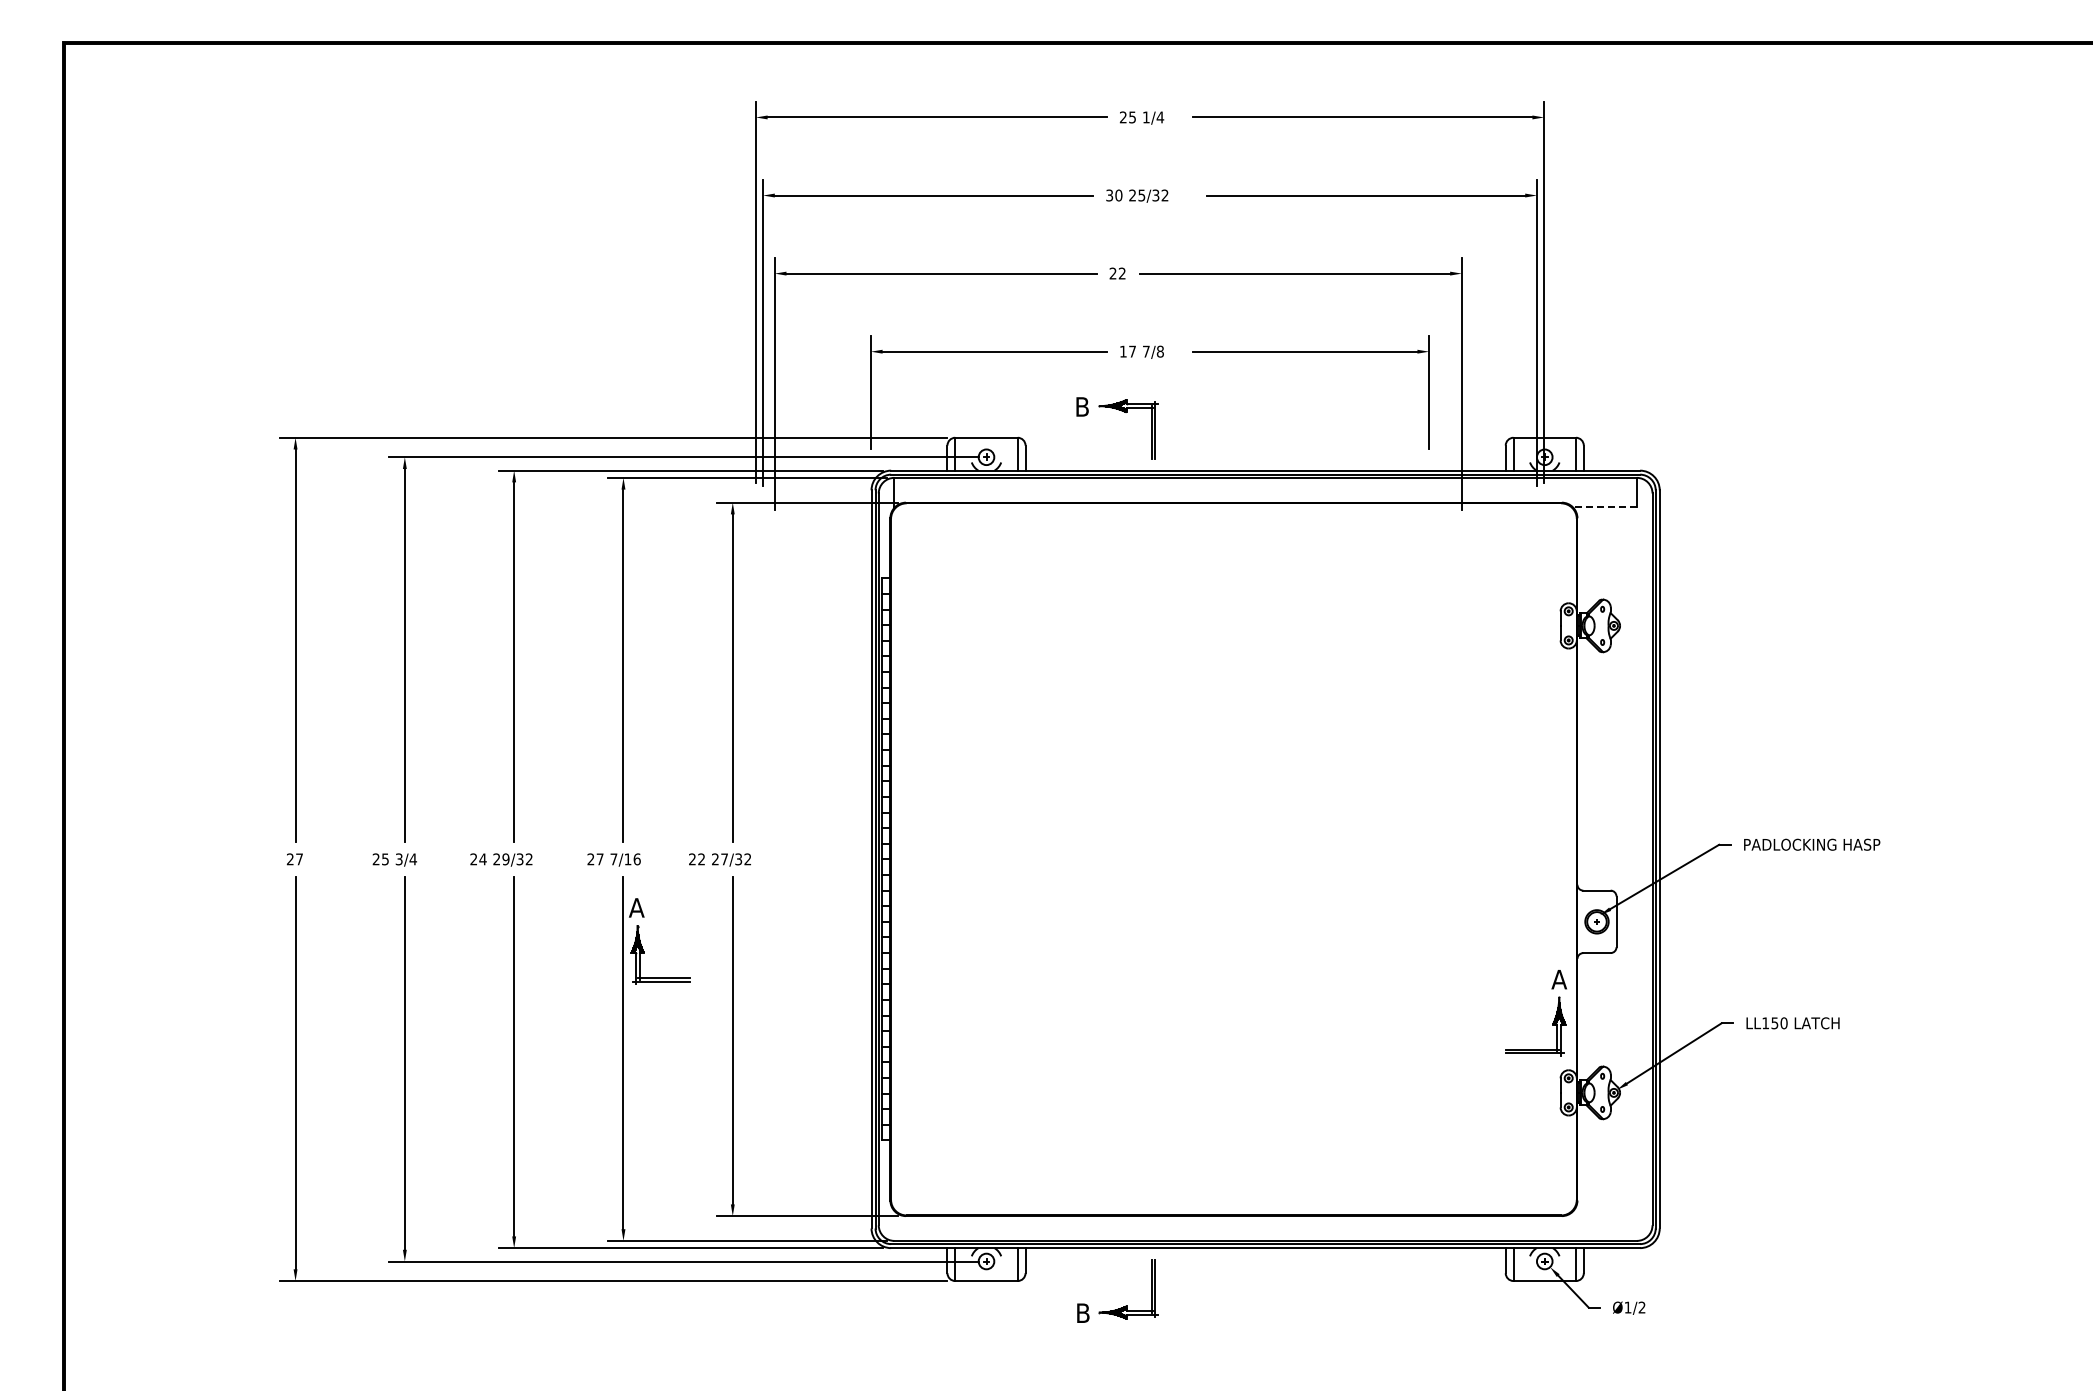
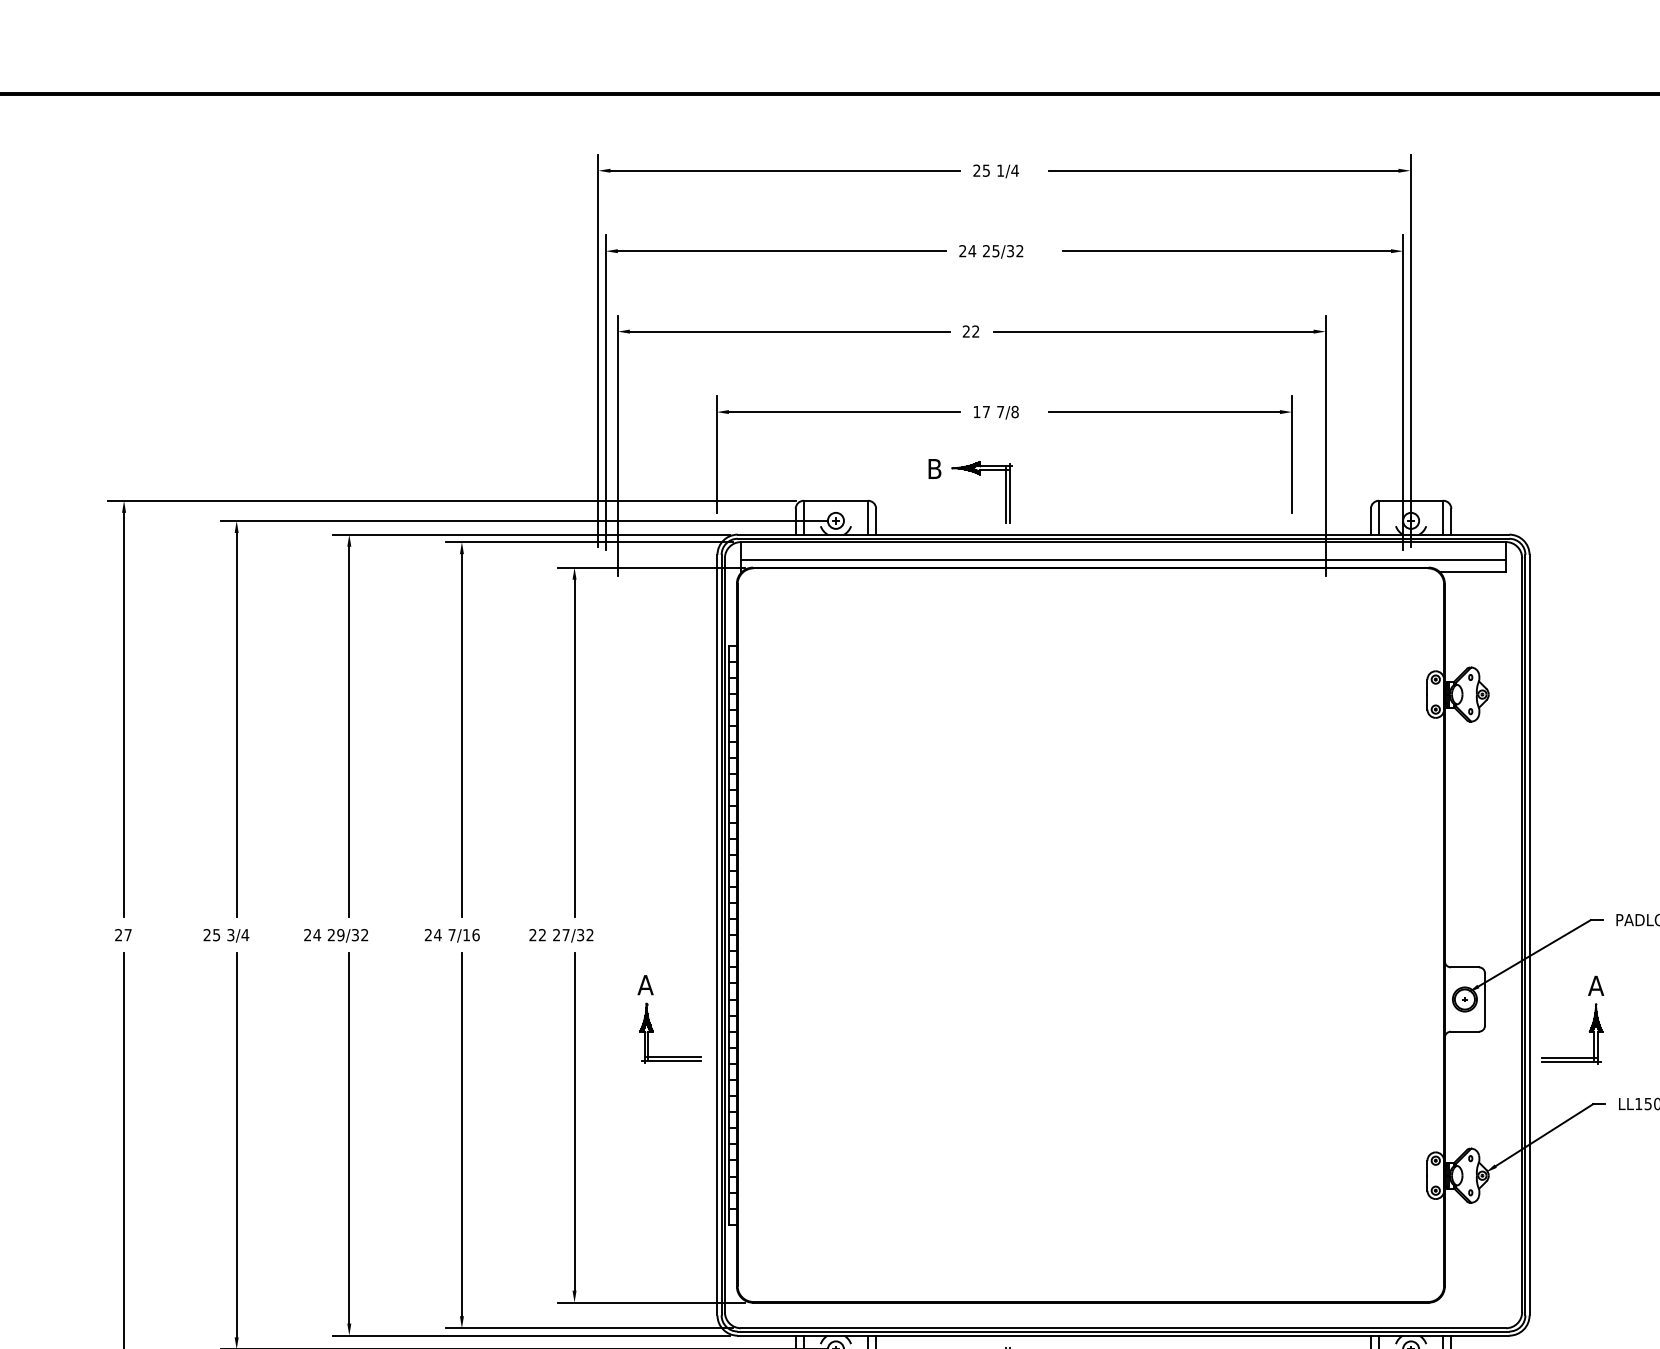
text: (1114, 195) -> (967, 251), 30 -> 24
line: (1265, 495) -> (1123, 560), added
line: (1604, 507) -> (1472, 572), dashed -> solid
text: (599, 859) -> (437, 935), 27 -> 24
part: (642, 946) -> (651, 1024), moved
part: (1552, 1022) -> (1589, 1030), moved

